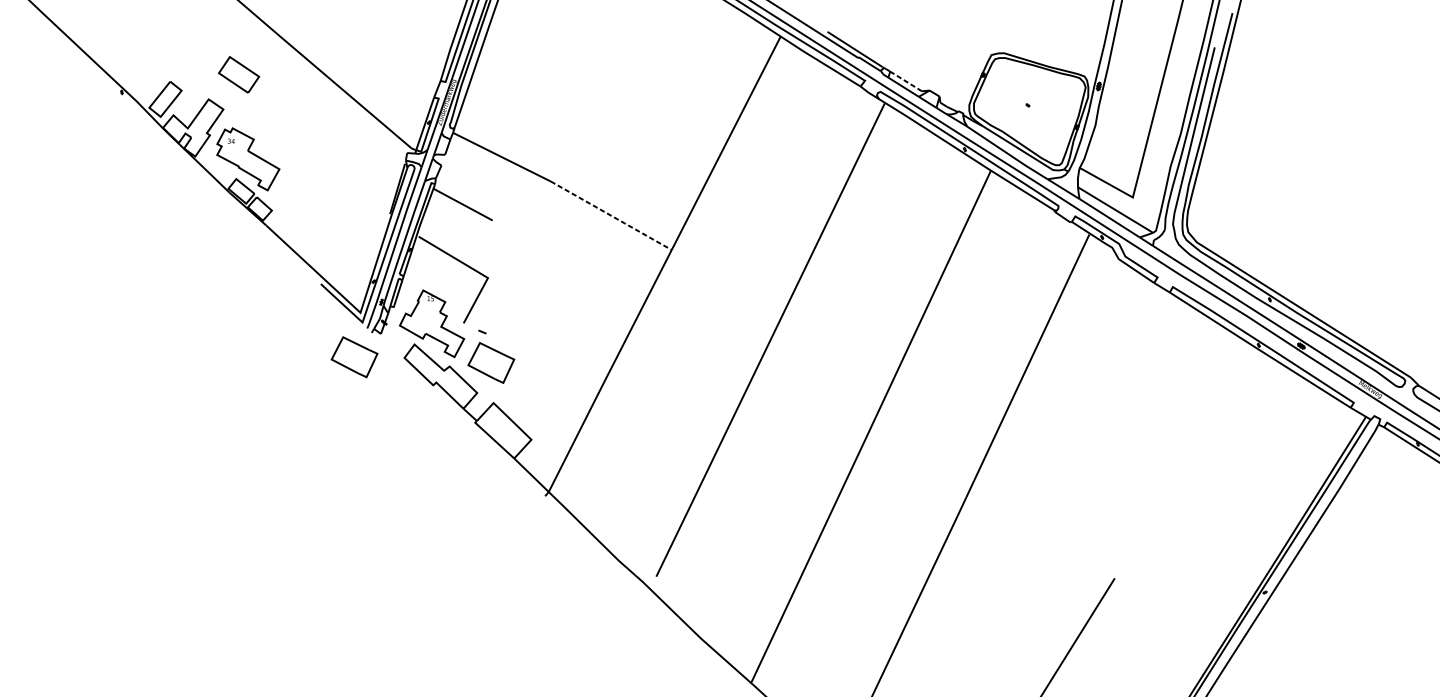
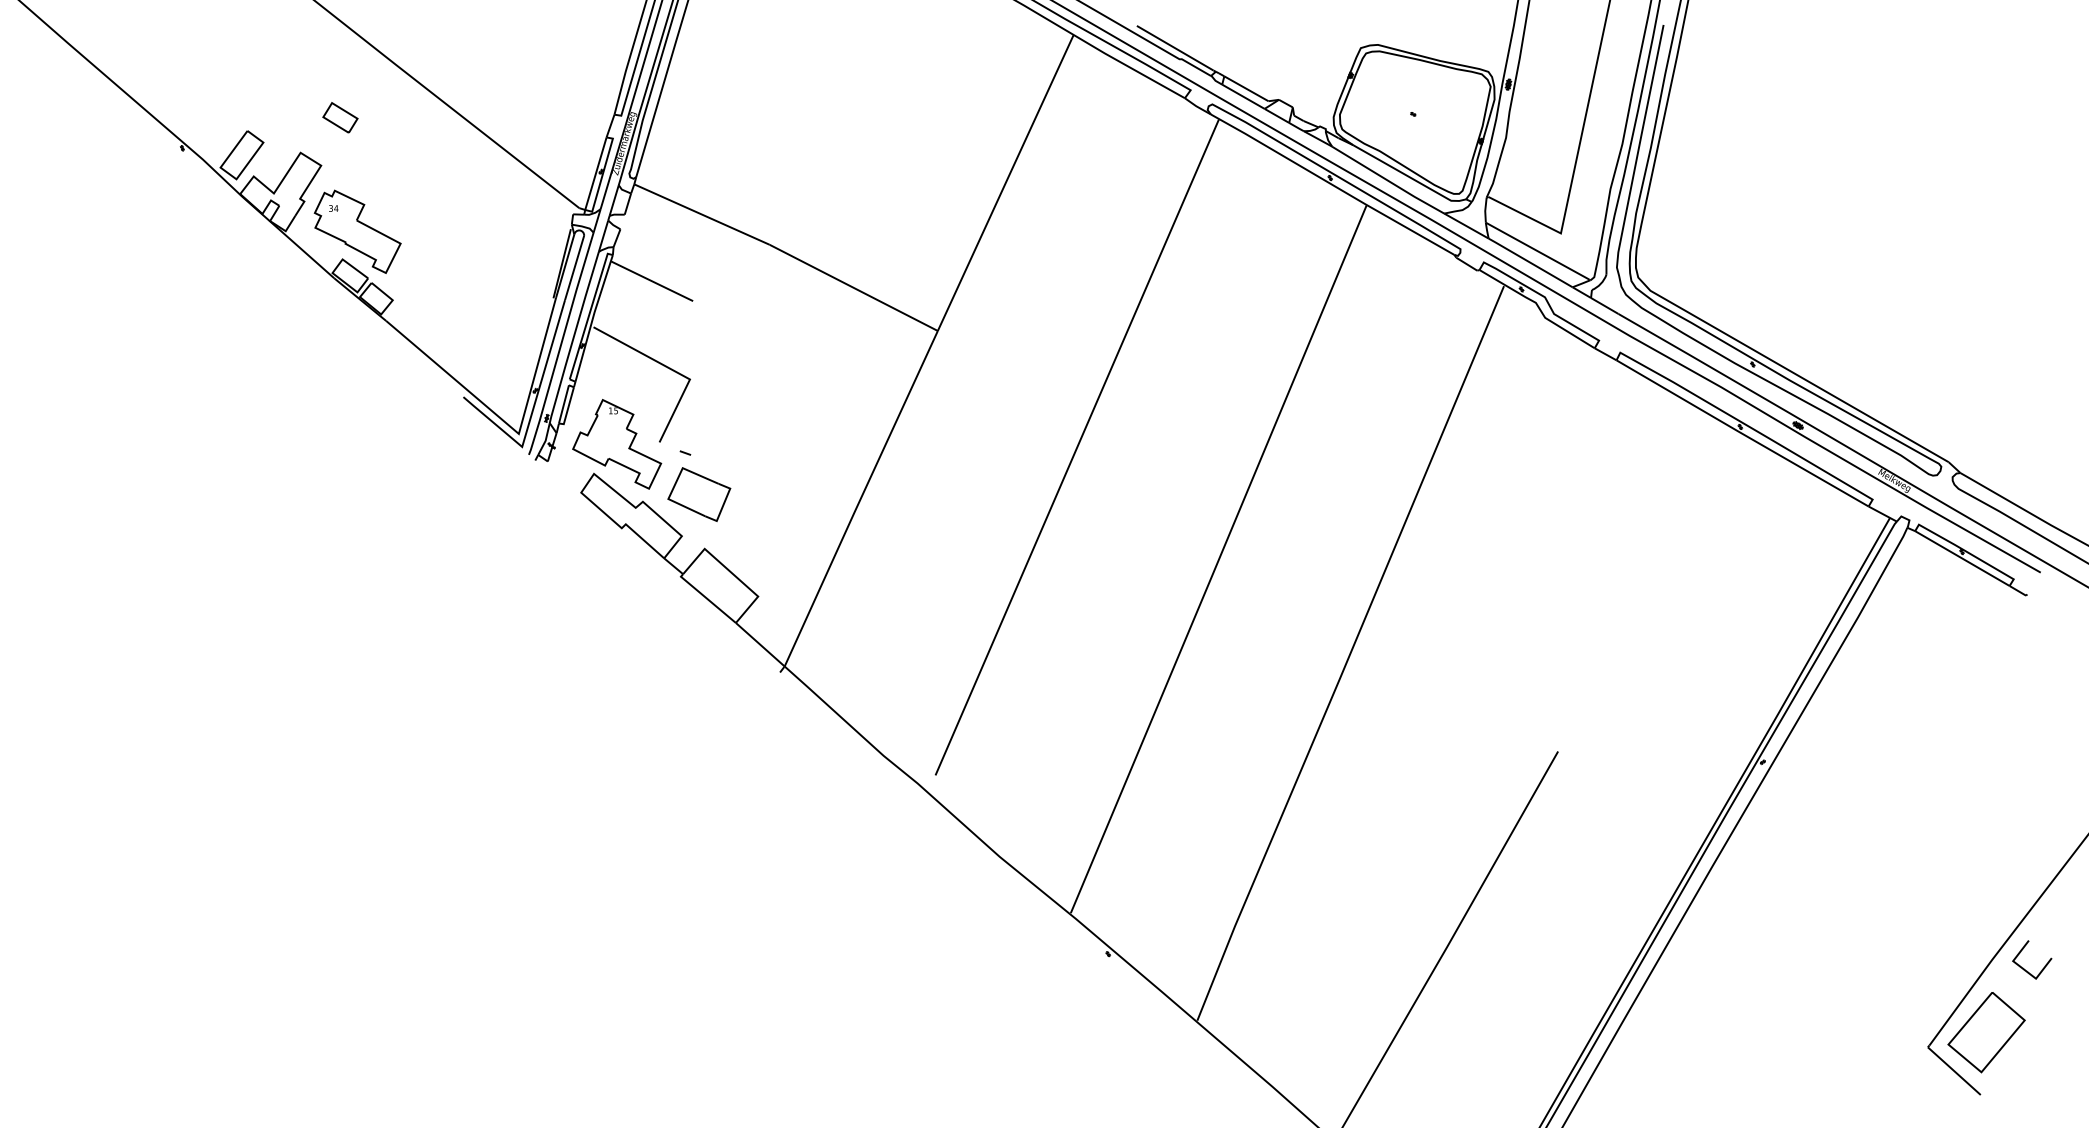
part: (239, 74) -> (340, 117), size x0.62
line: (906, 81) -> (1246, 88), dashed -> solid
line: (611, 216) -> (854, 288), dashed -> solid
part: (354, 357) -> (513, 494), removed

